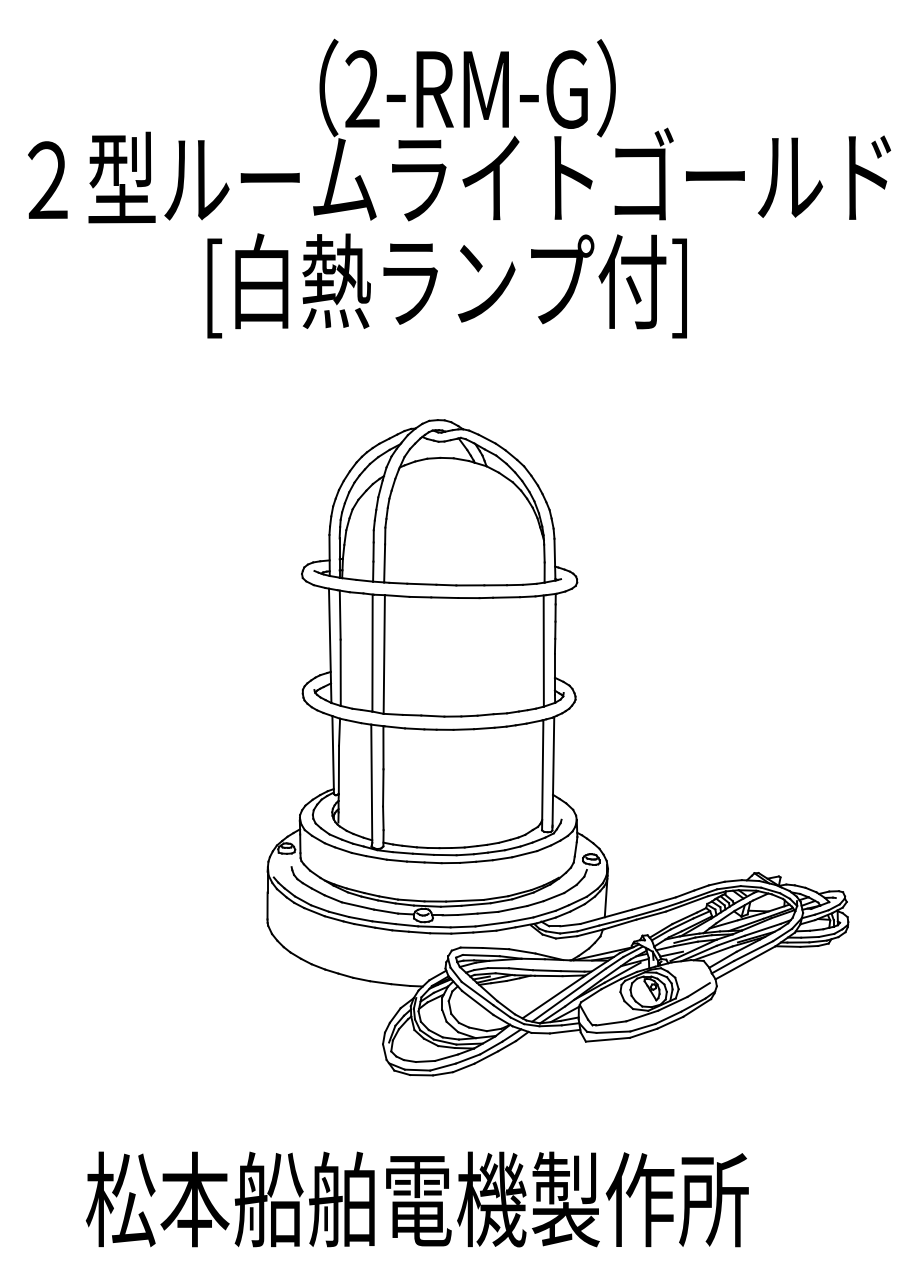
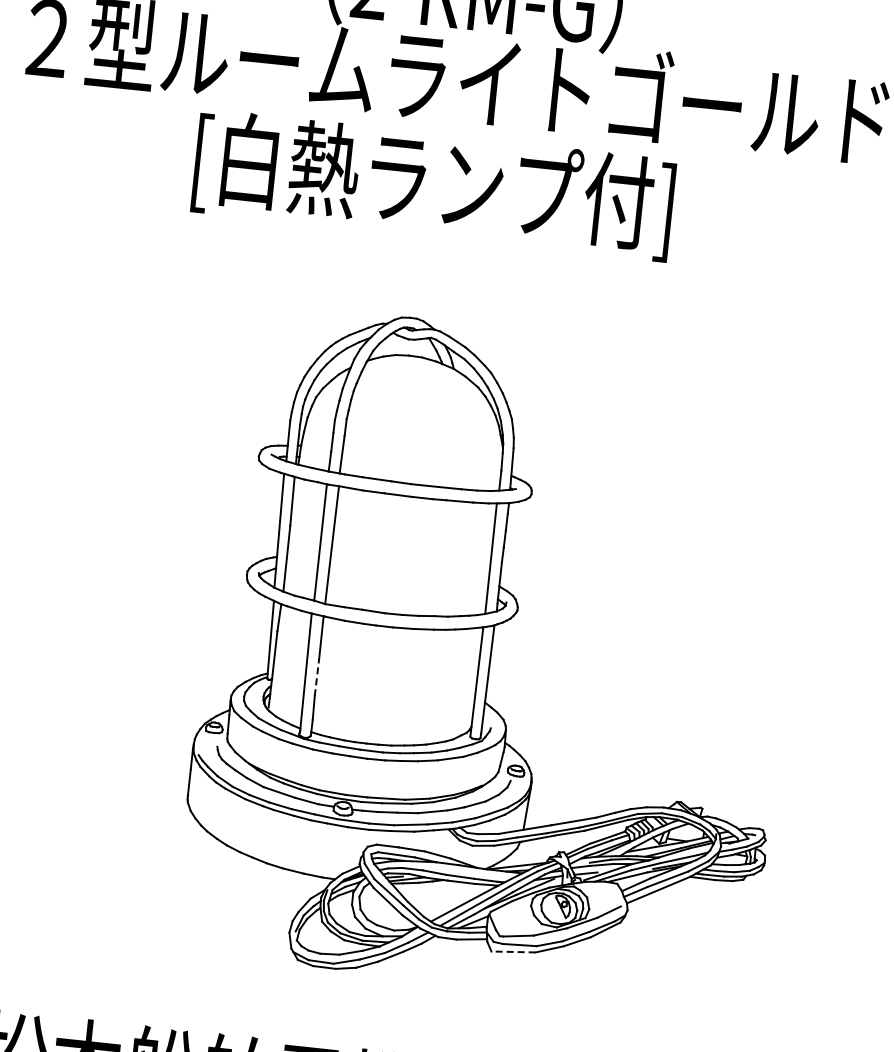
line: (383, 787) -> (317, 677), solid -> dashed
line: (607, 1039) -> (513, 951), solid -> dashed

